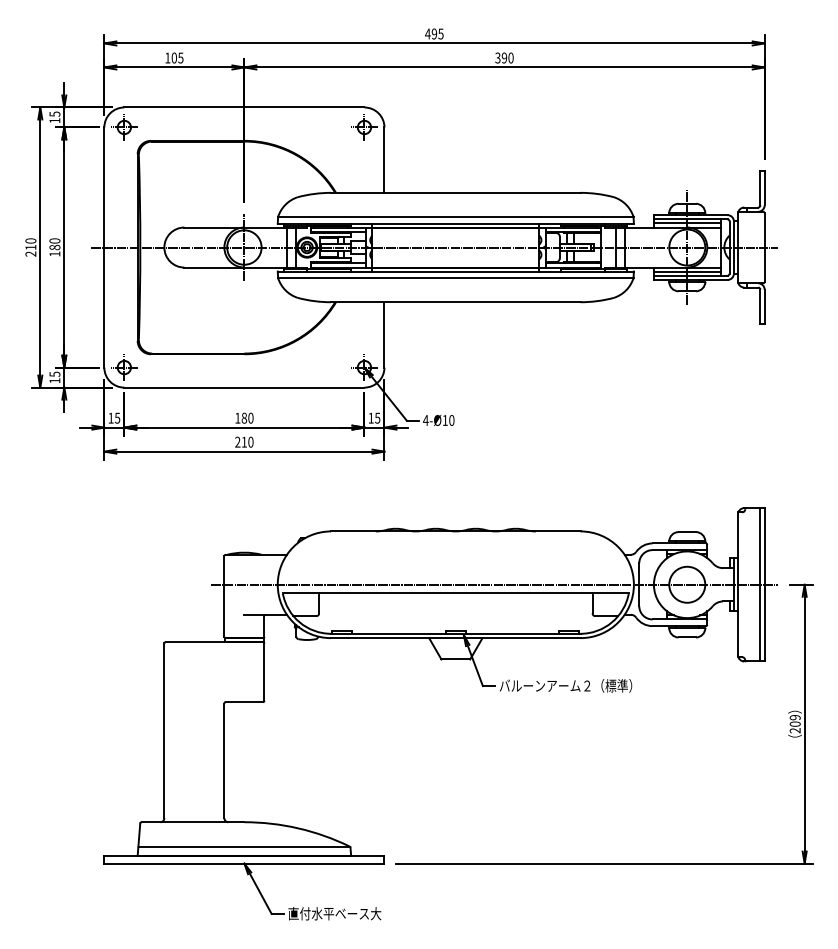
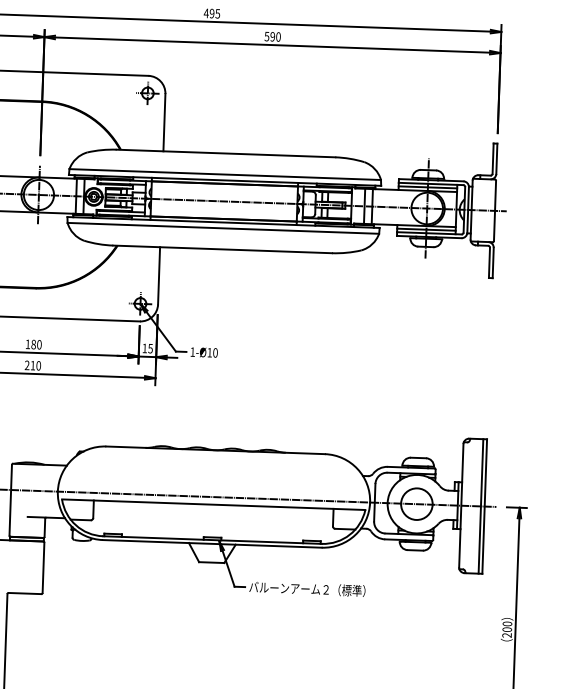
text: (497, 56) -> (266, 35), 390 -> 590
text: (425, 420) -> (192, 352), 4-Ø10 -> 1-Ø10
text: (795, 717) -> (507, 623), 209 -> 200

